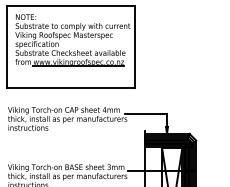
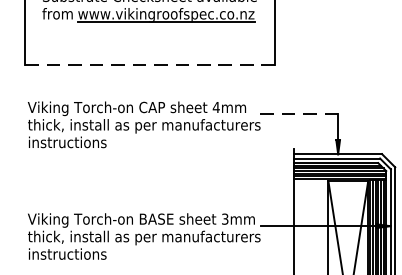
line: (70, 88) -> (149, 65), solid -> dashed
line: (146, 113) -> (298, 114), solid -> dashed

